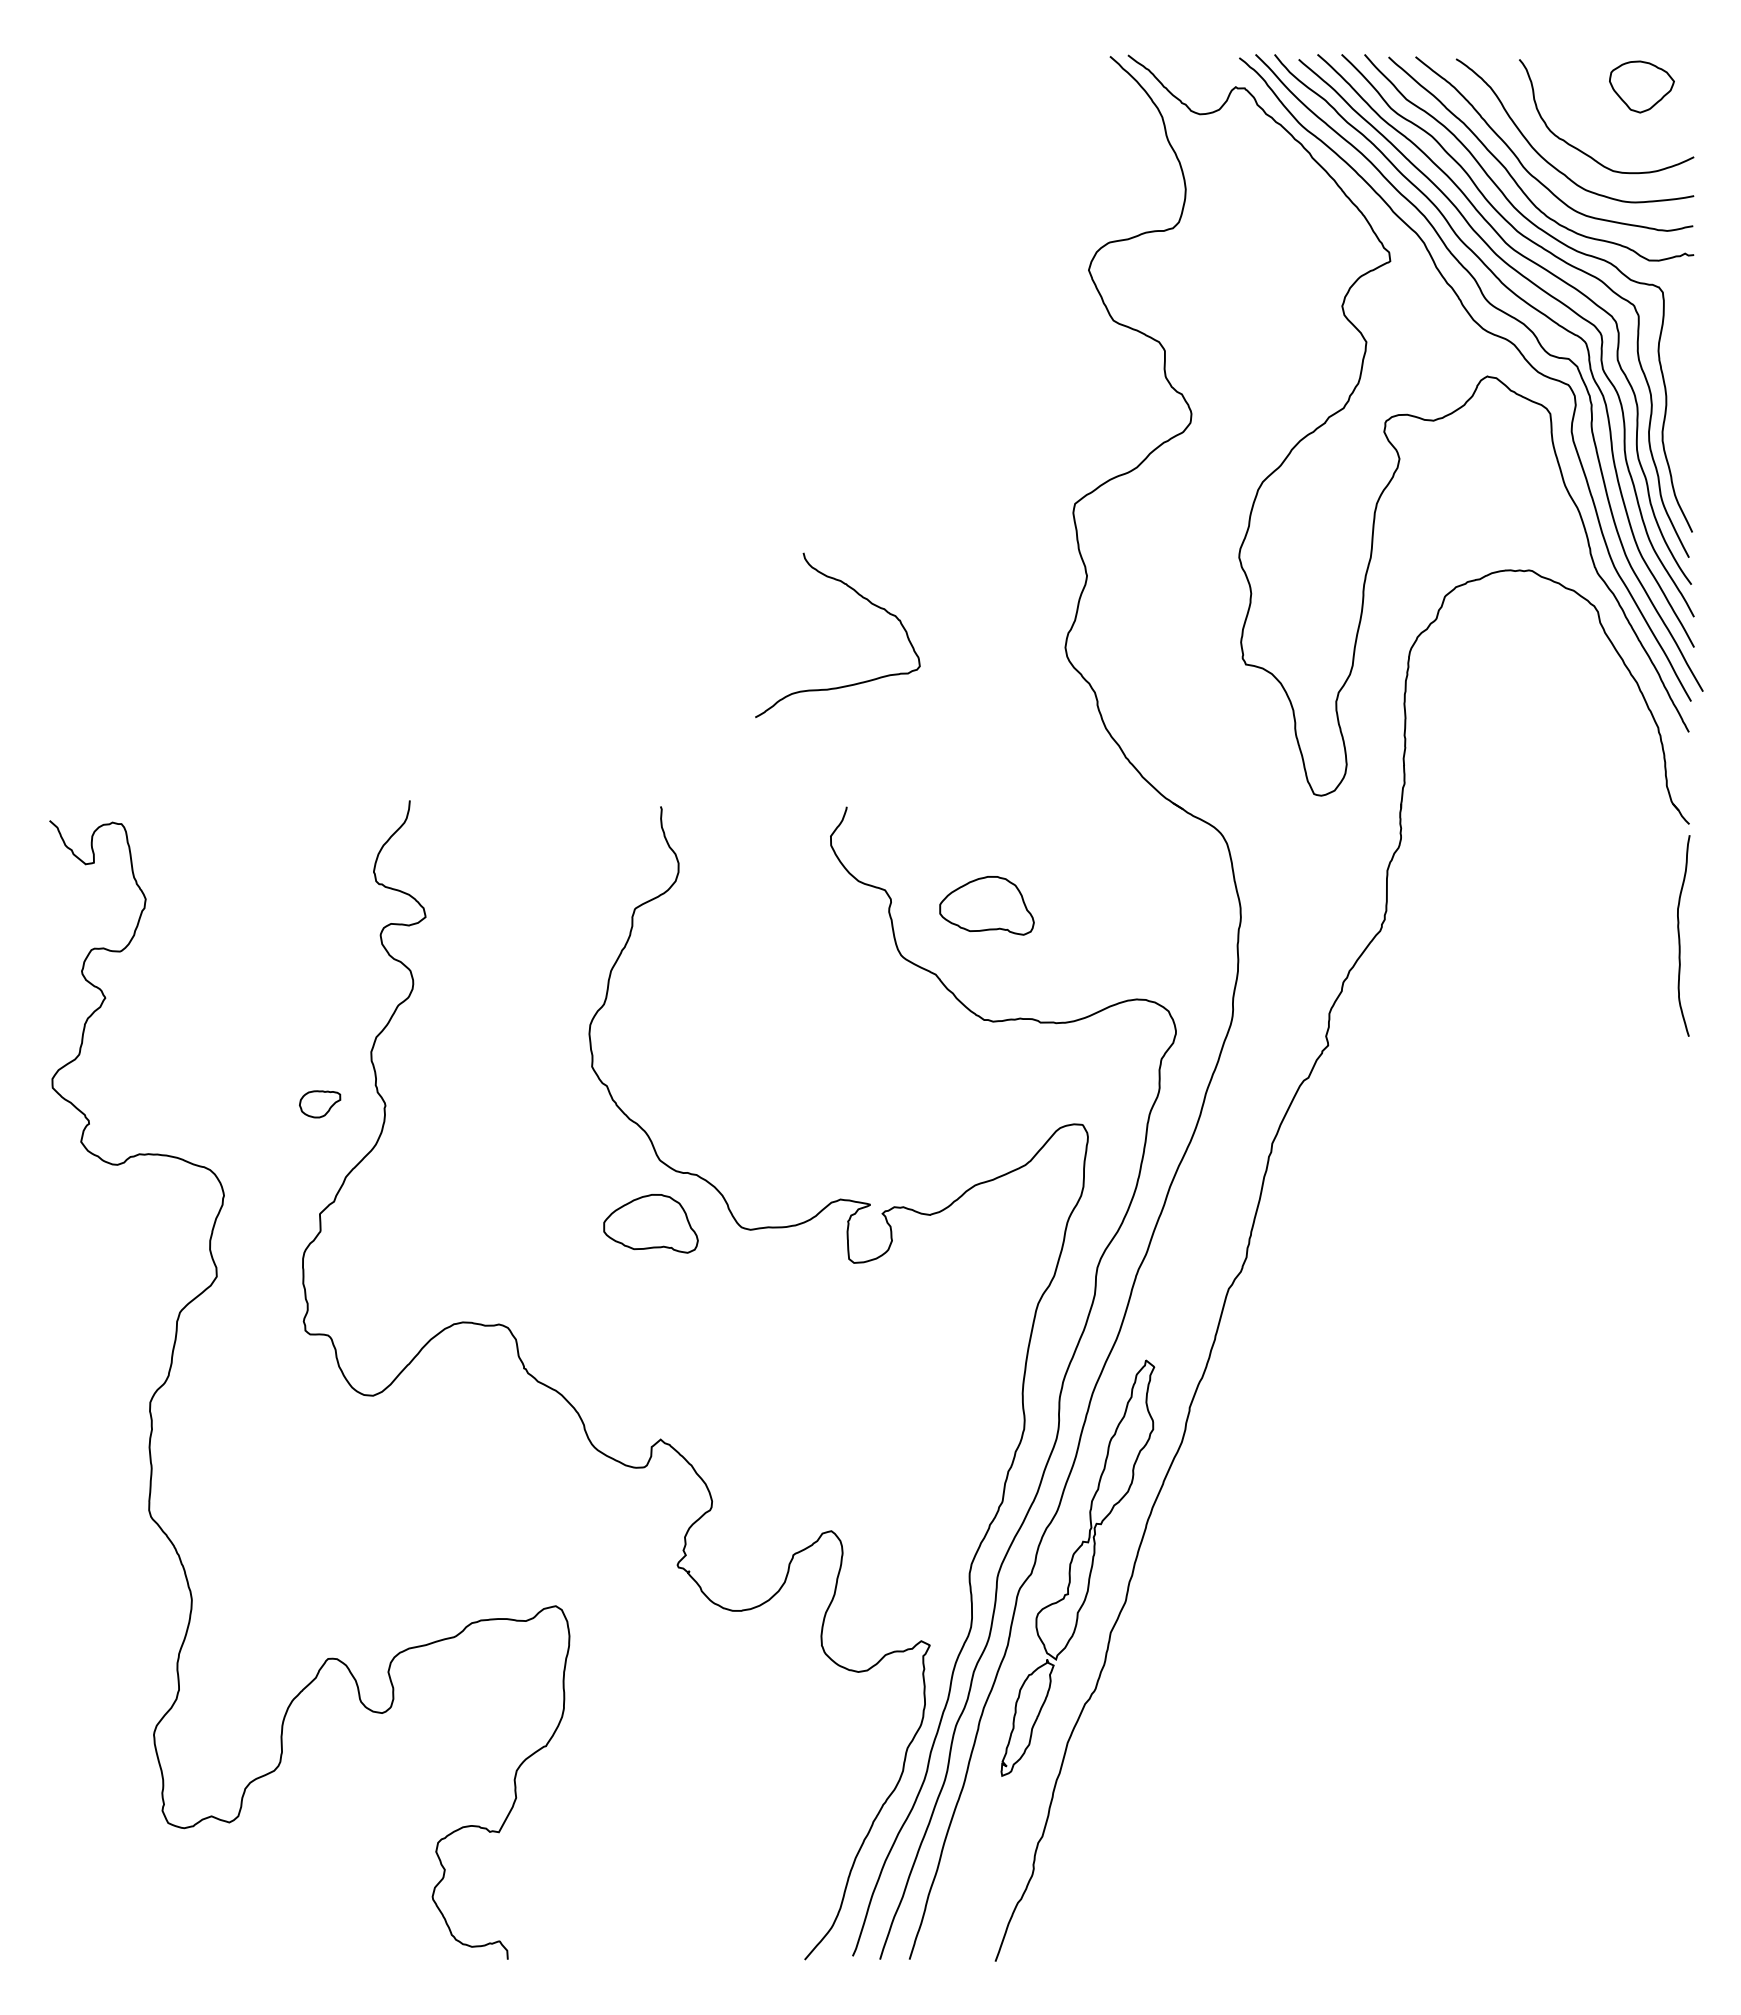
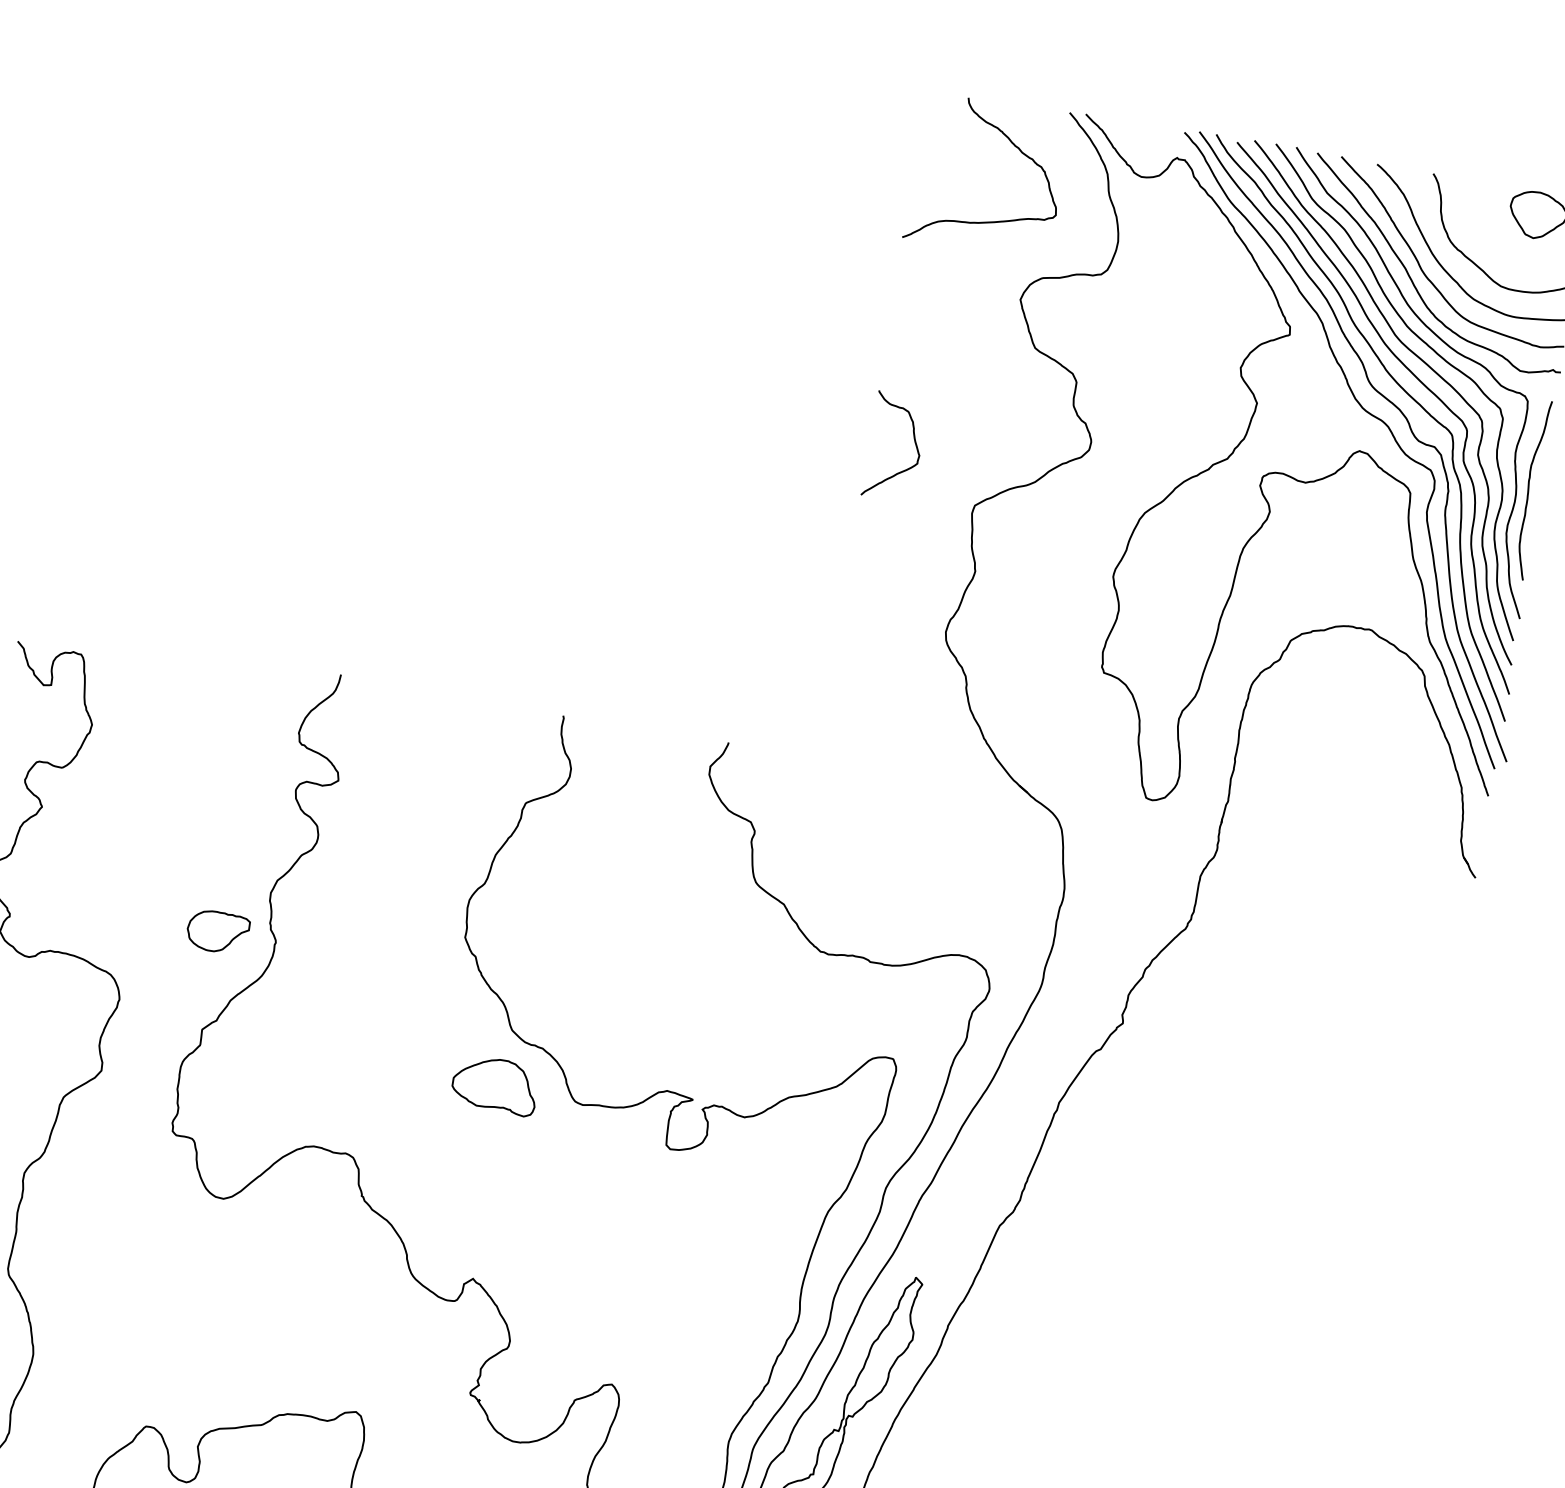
curve: (996, 442) -> (913, 439), added
curve: (862, 598) -> (1014, 146), moved
part: (986, 905) -> (838, 850), removed
curve: (1679, 935) -> (1528, 489), moved
part: (319, 1104) -> (217, 932), size x1.67

